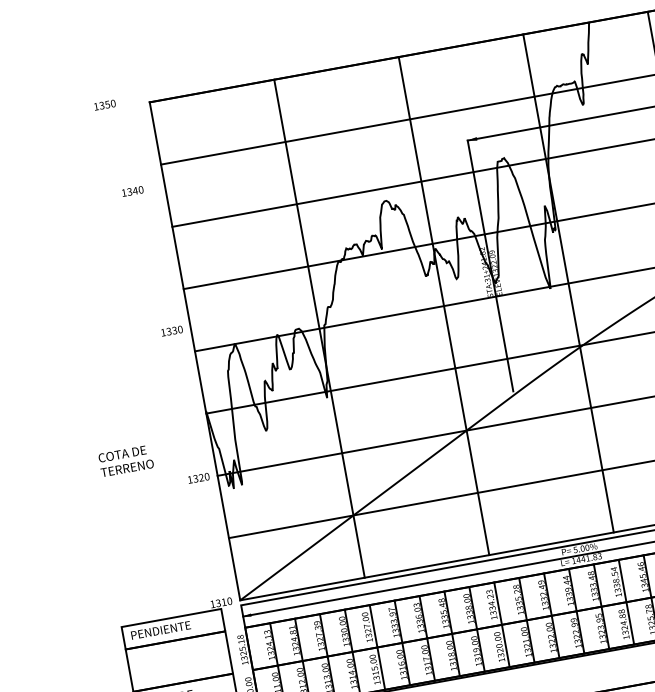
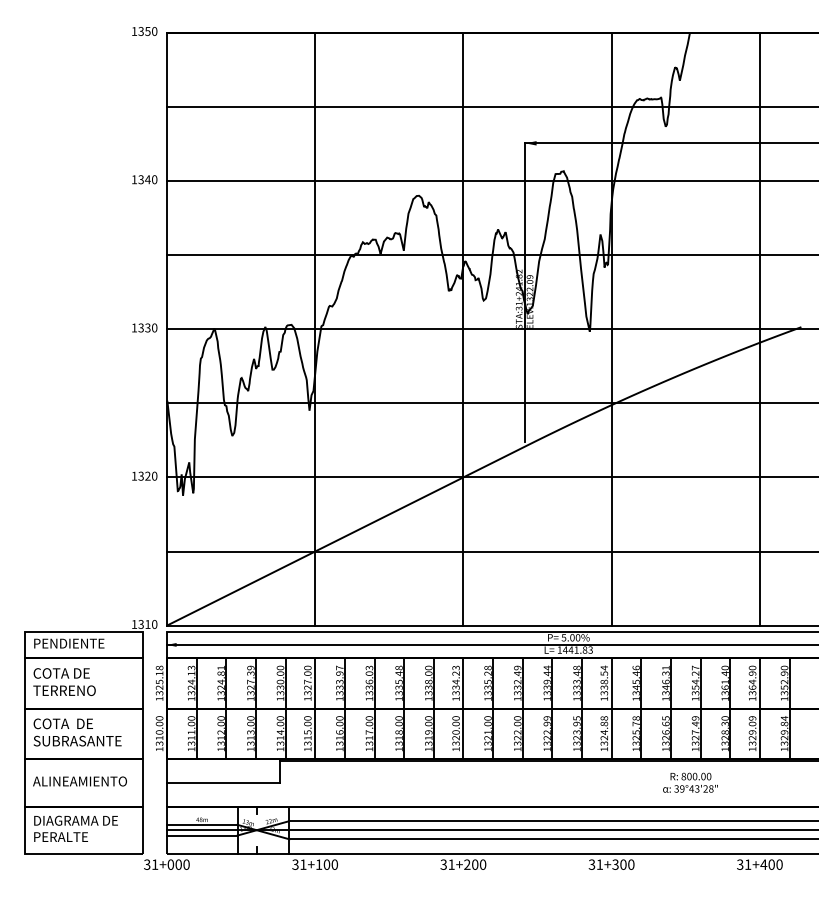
text: (104, 105) -> (144, 31), moved
text: (132, 191) -> (144, 179), moved
text: (171, 330) -> (144, 327), moved
text: (125, 460) -> (64, 681), moved

